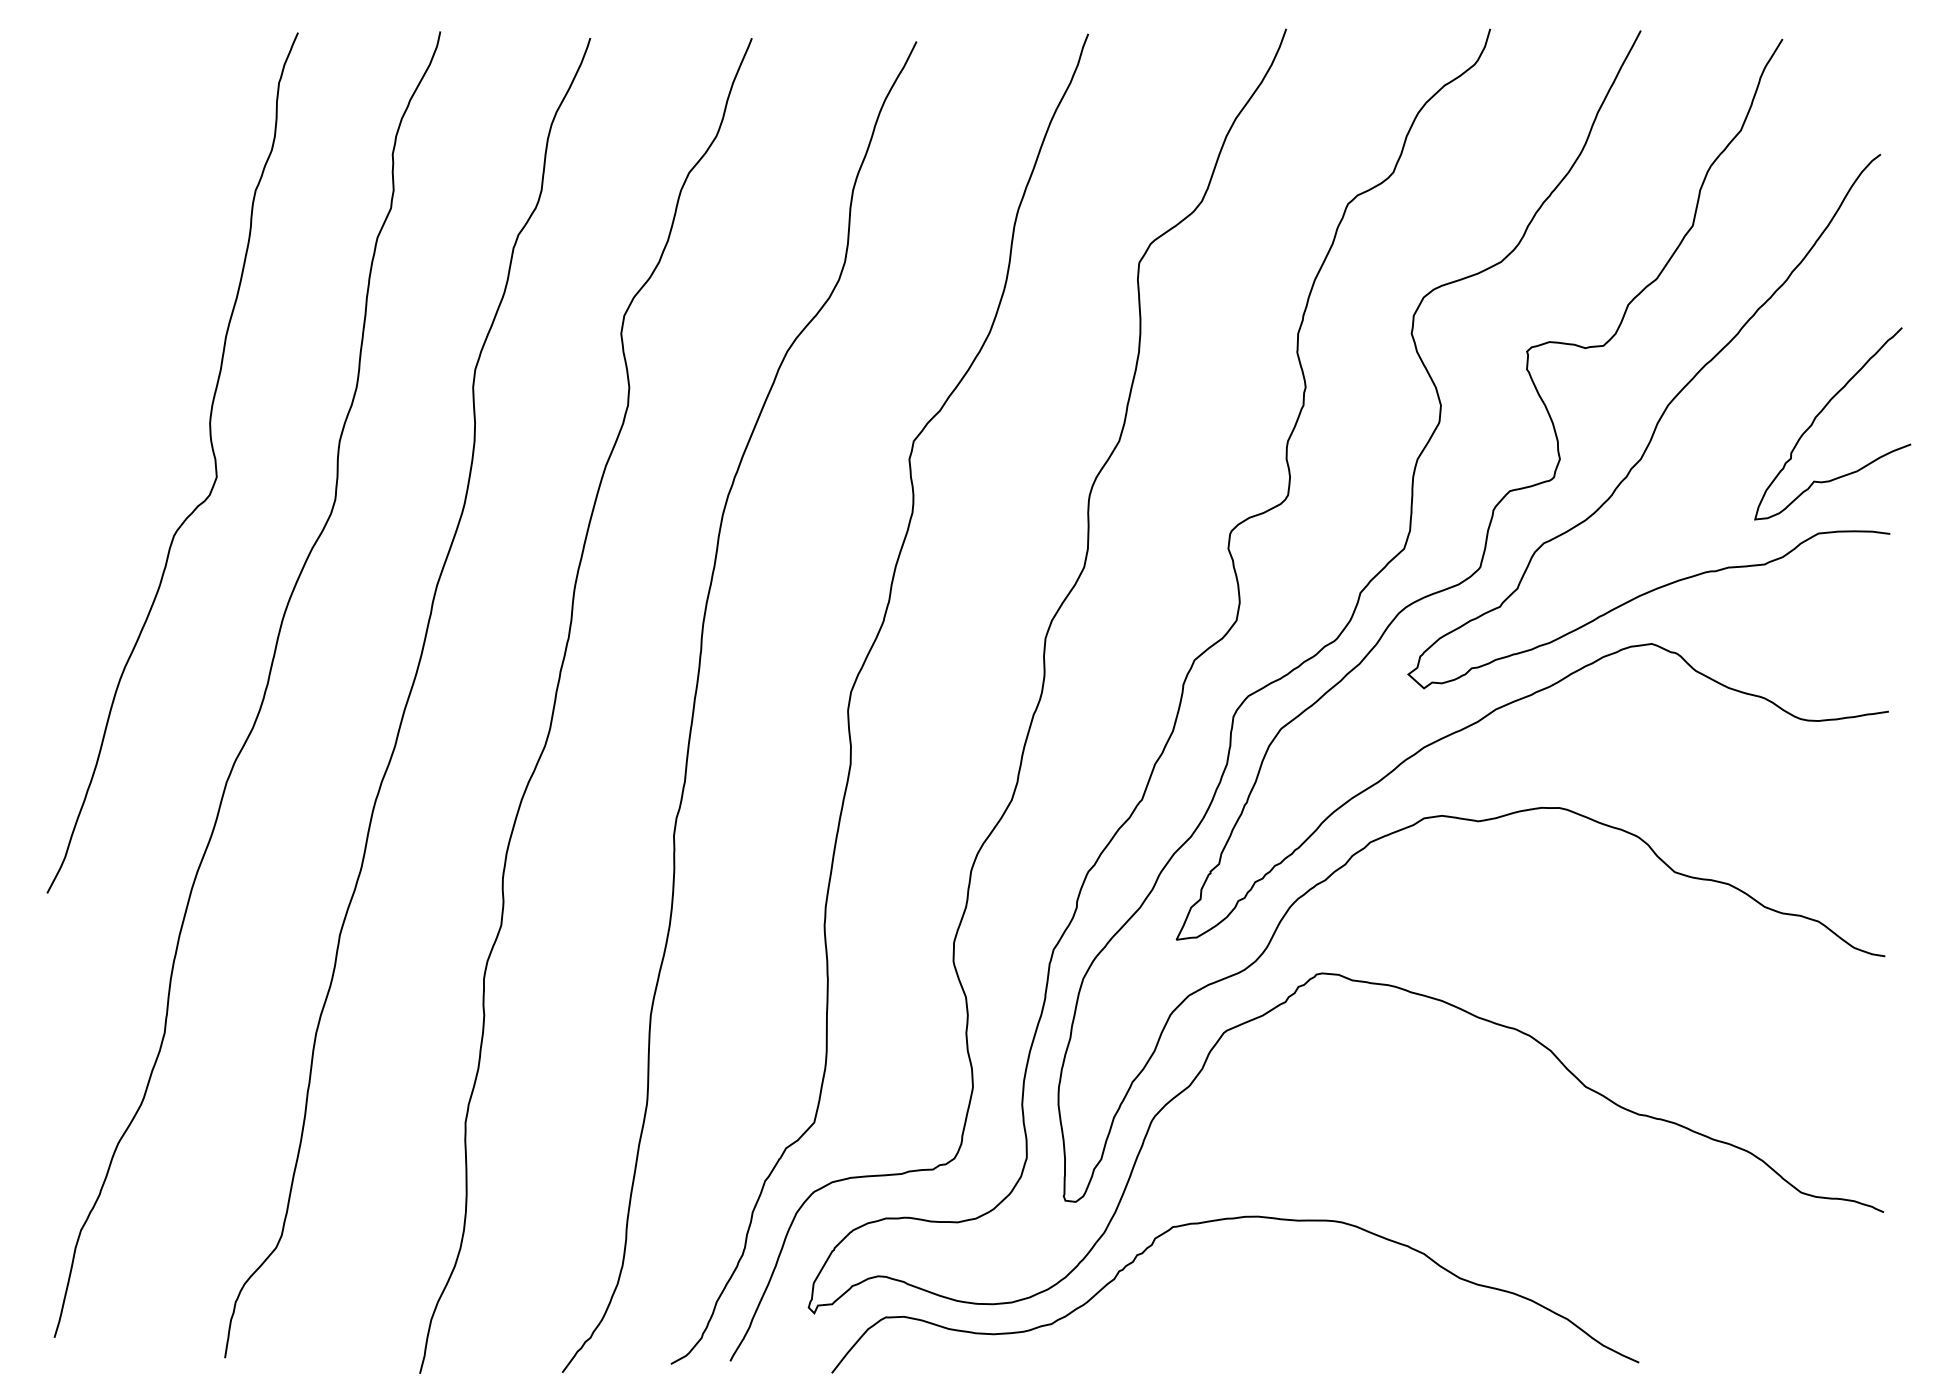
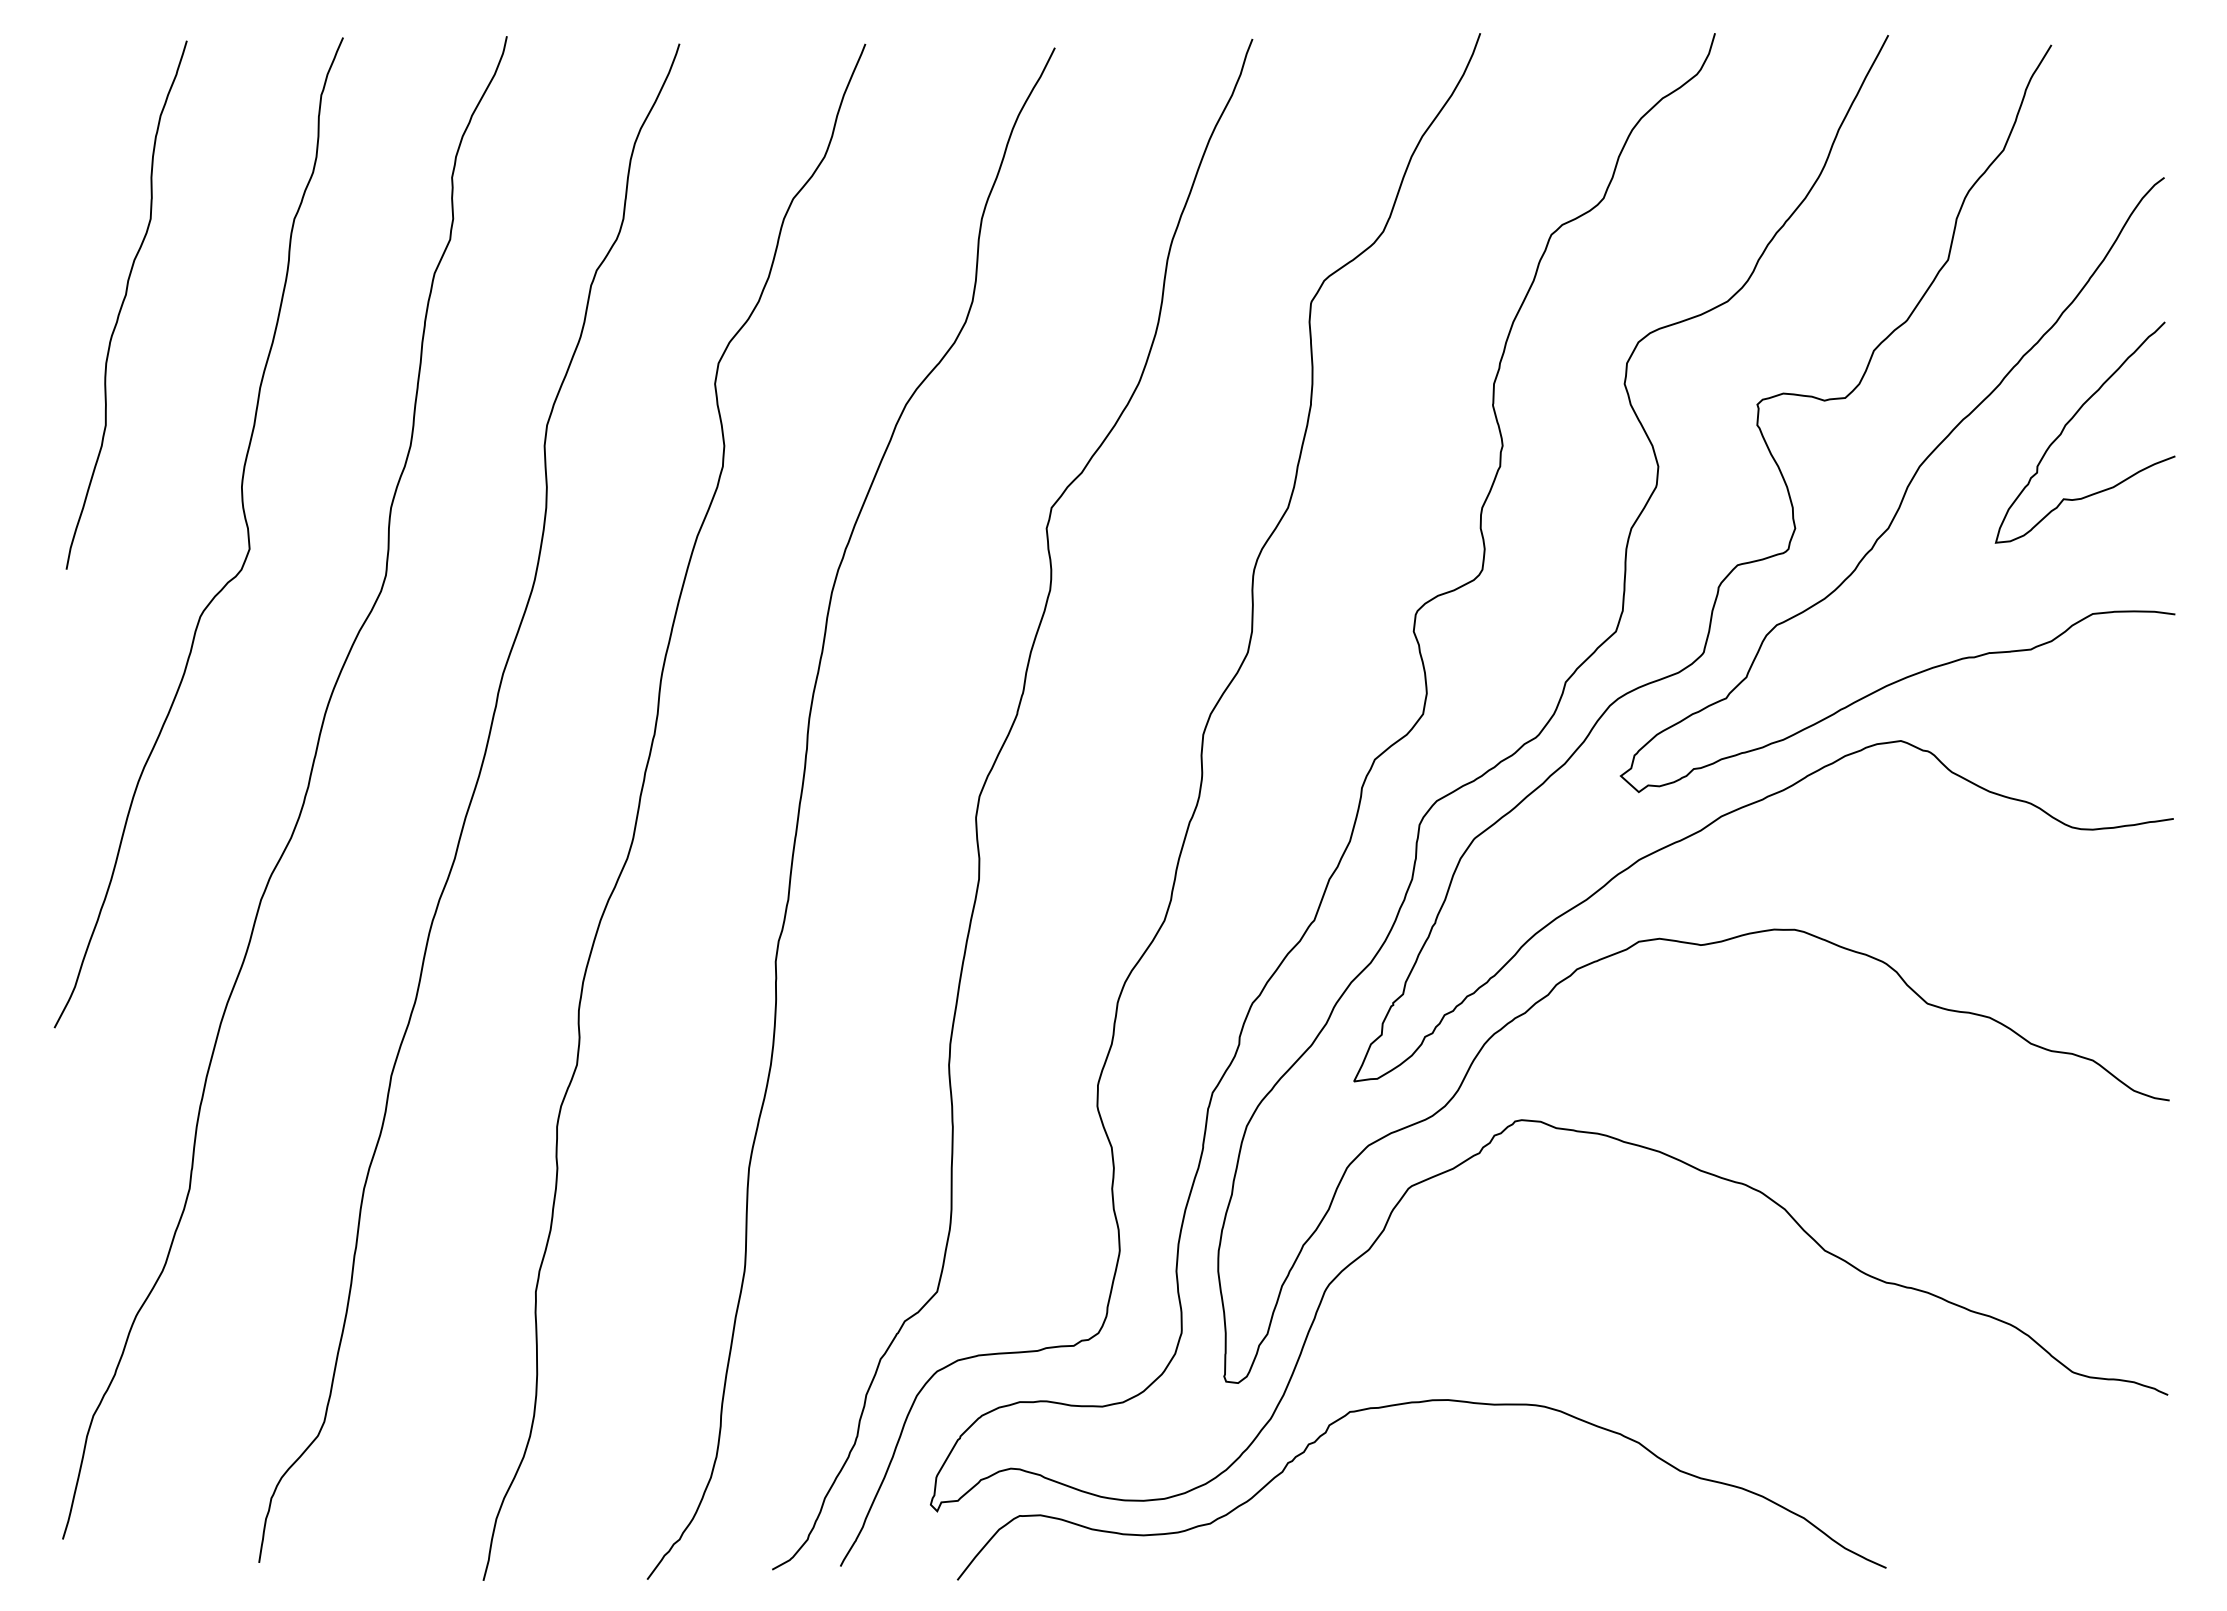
curve: (107, 264) -> (123, 304), added
curve: (1821, 412) -> (2072, 419), moved

